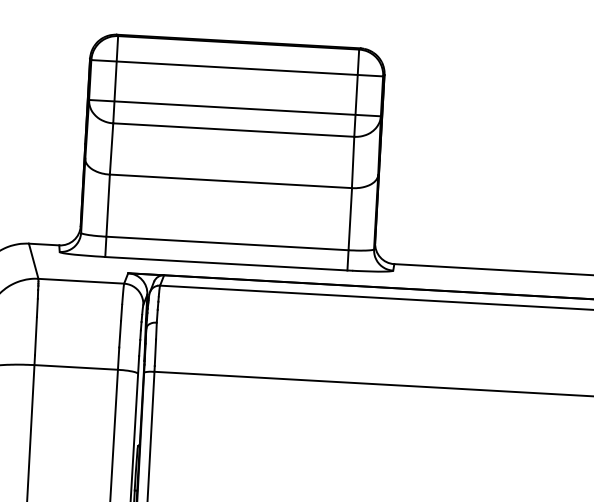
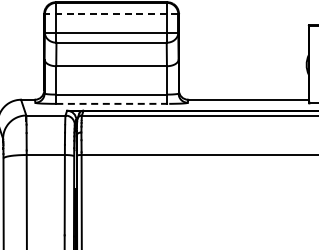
line: (237, 68) -> (111, 14), solid -> dashed
line: (230, 263) -> (113, 103), solid -> dashed

